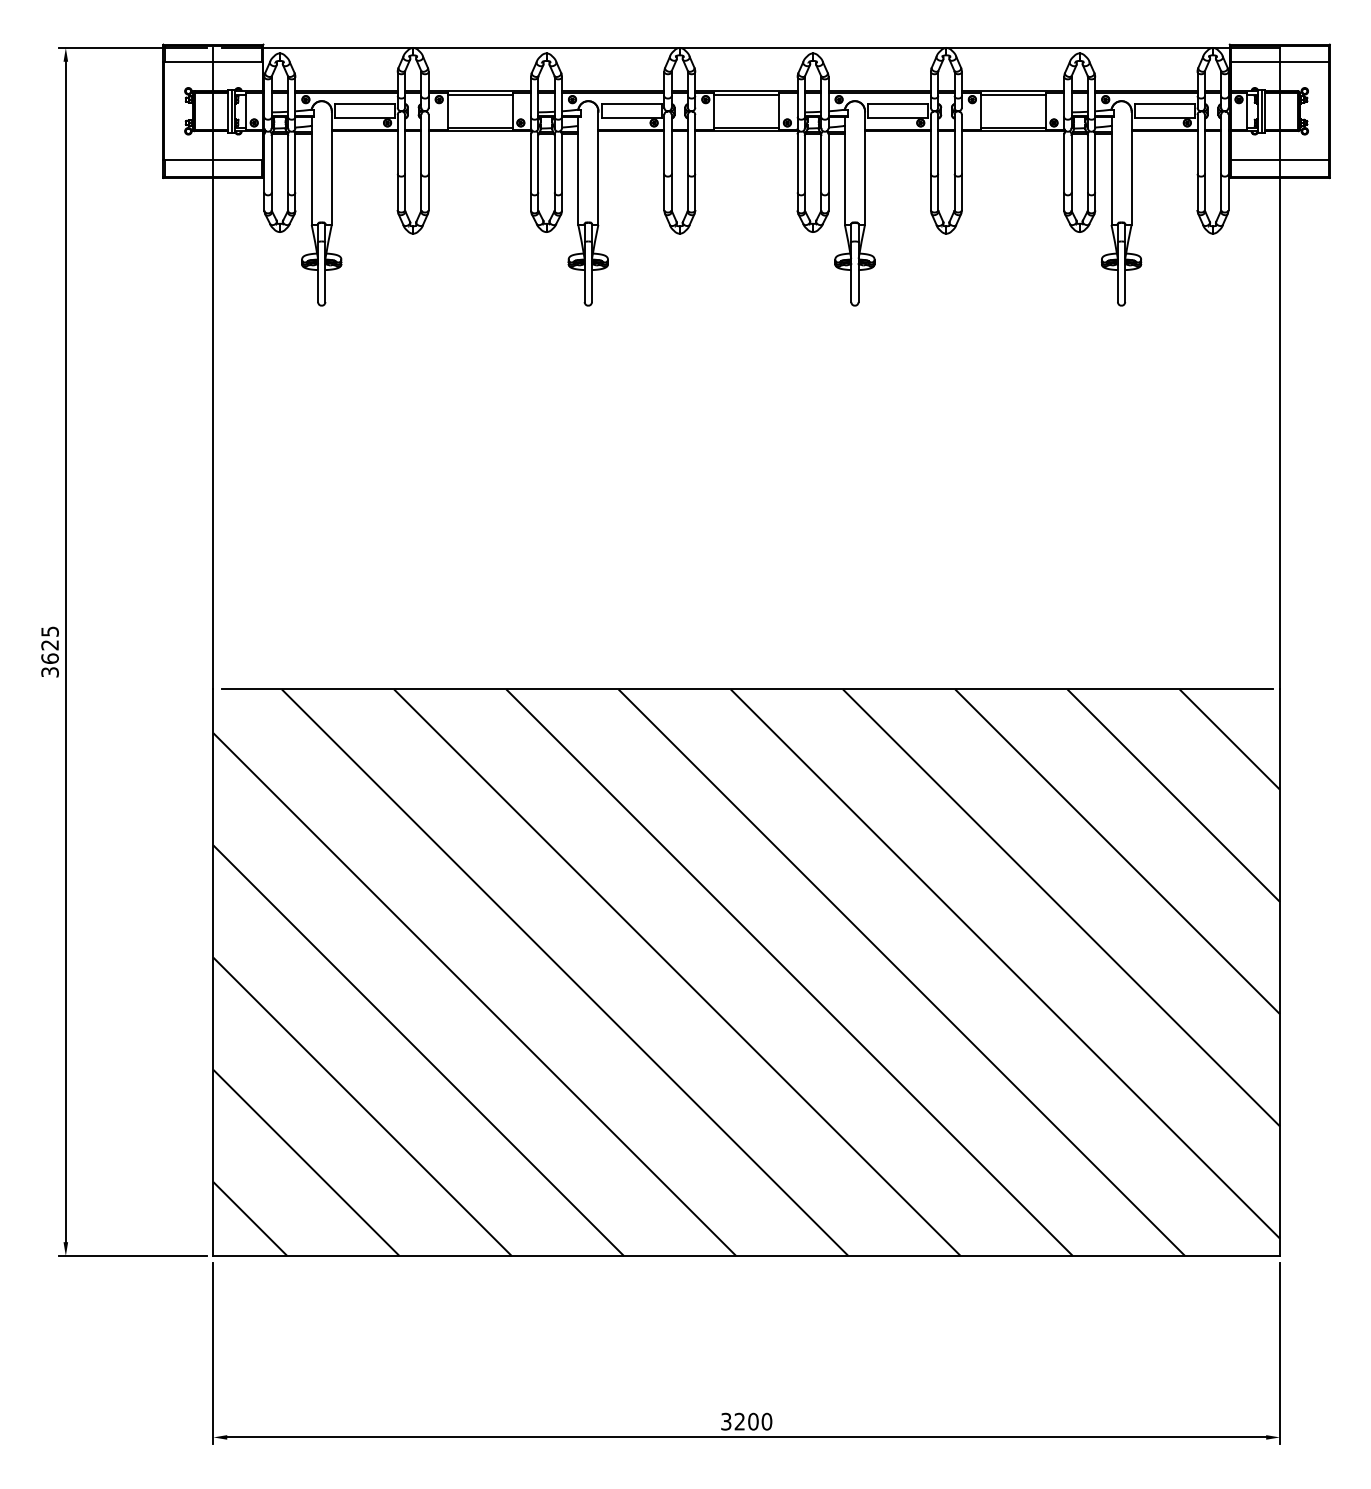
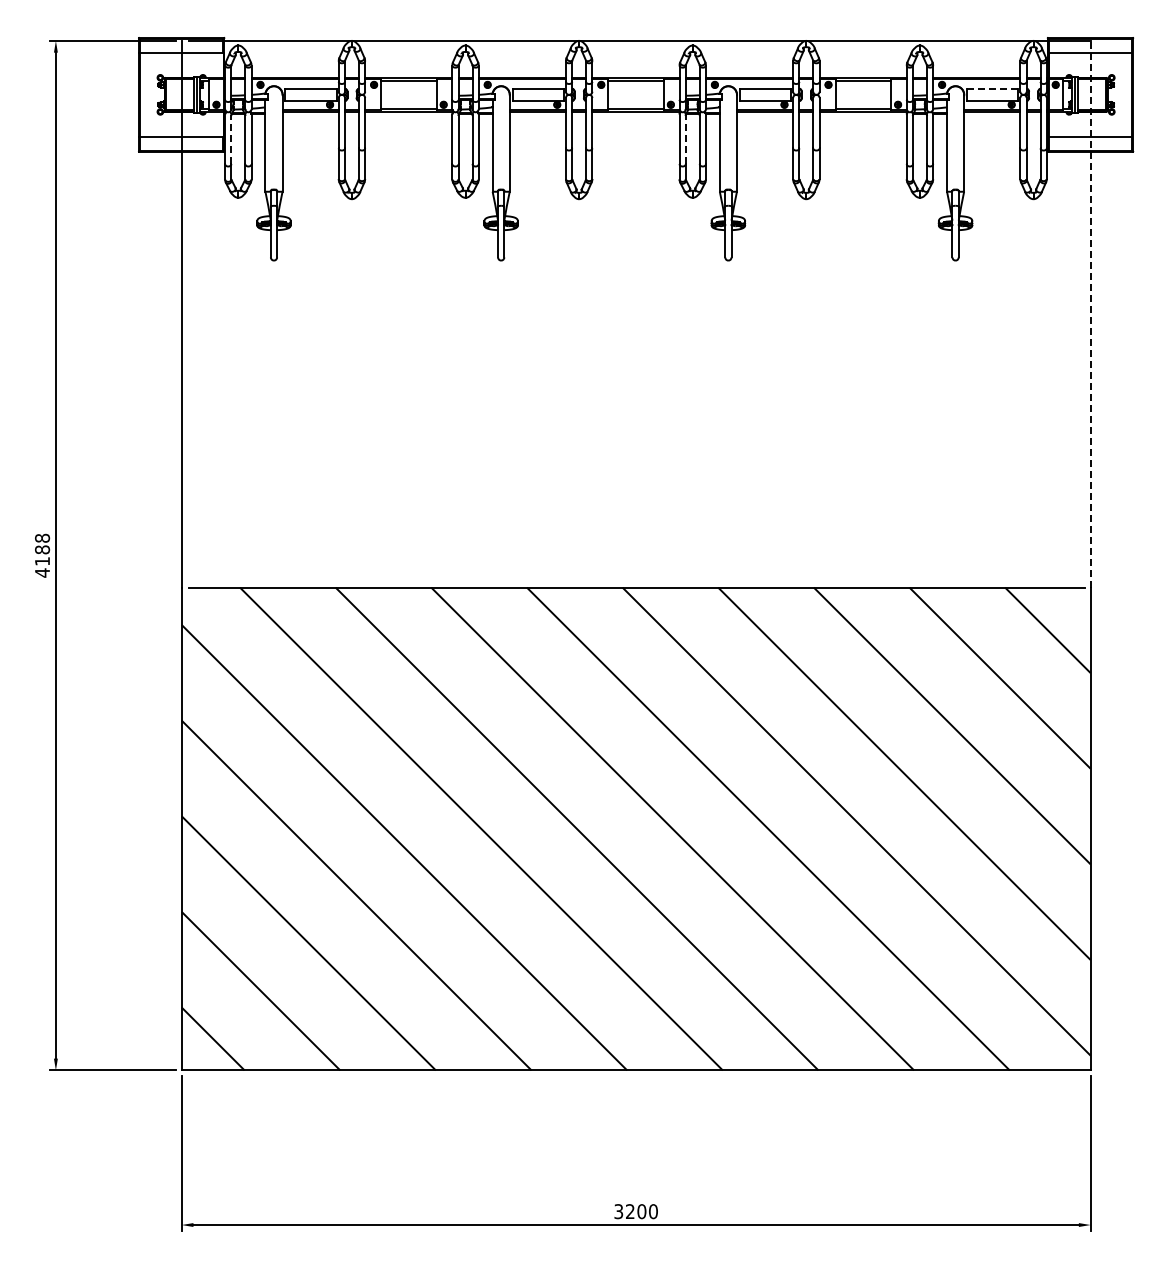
line: (1164, 103) -> (992, 88), solid -> dashed
line: (271, 163) -> (231, 139), solid -> dashed
line: (804, 163) -> (685, 139), solid -> dashed
line: (1279, 367) -> (1090, 313), solid -> dashed
text: (50, 651) -> (42, 555), 3625 -> 4188

